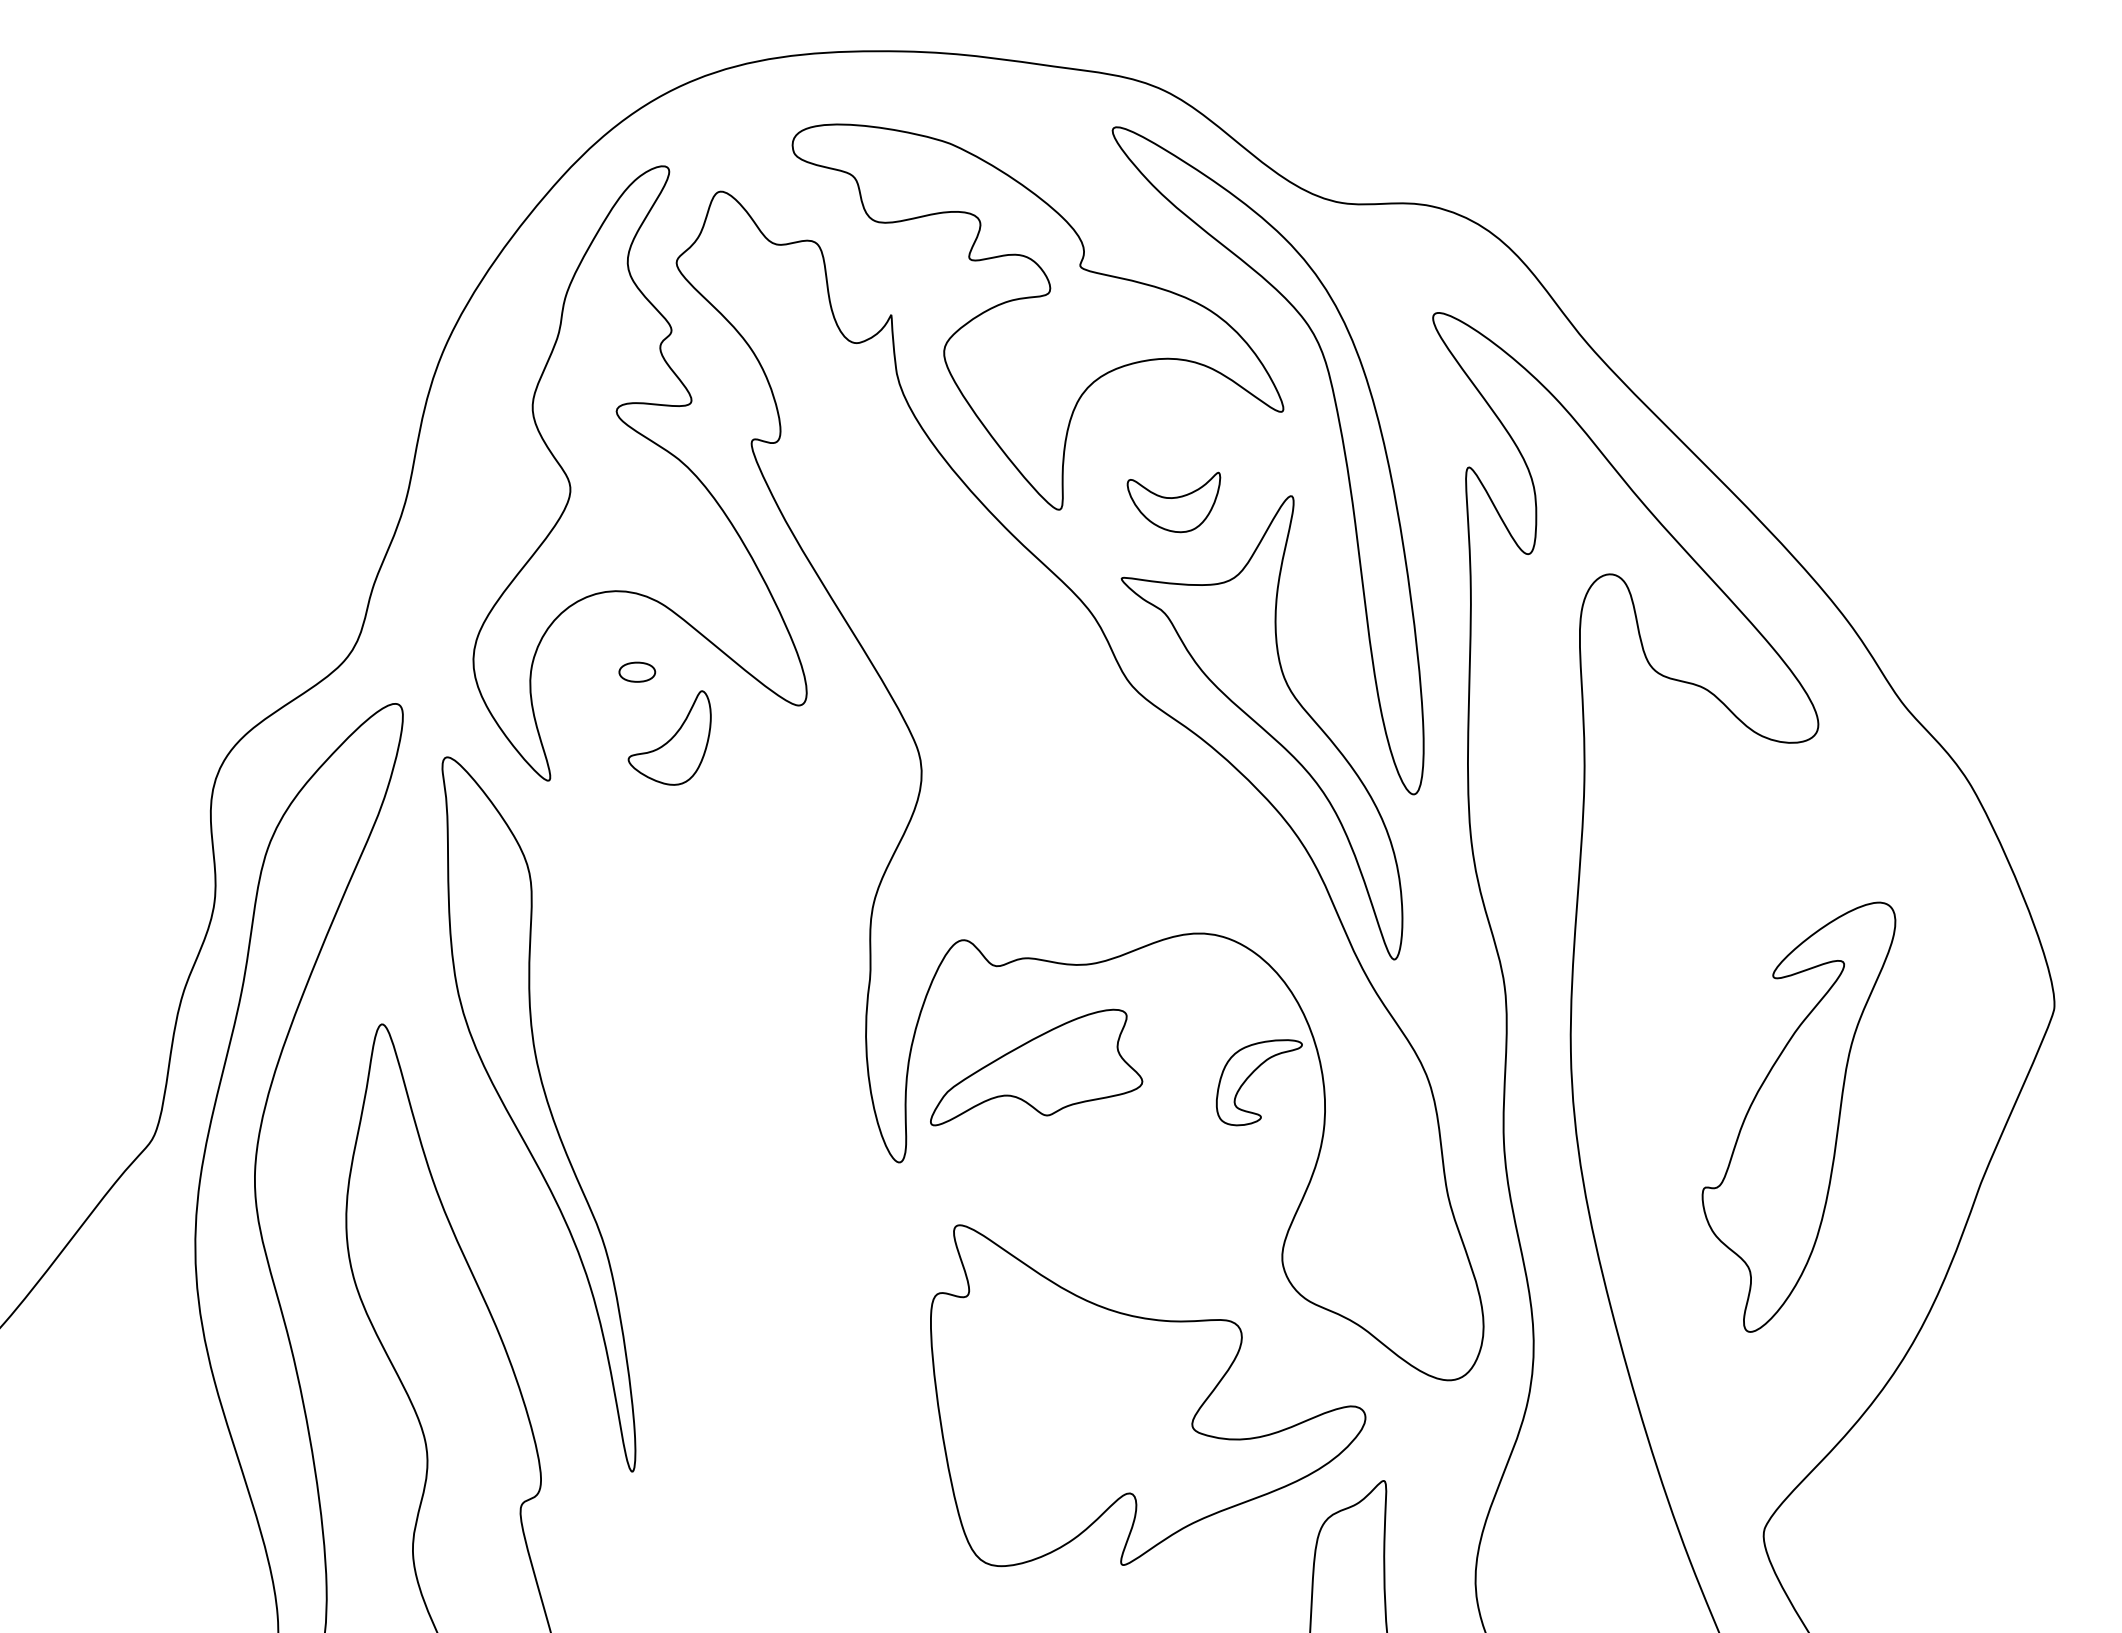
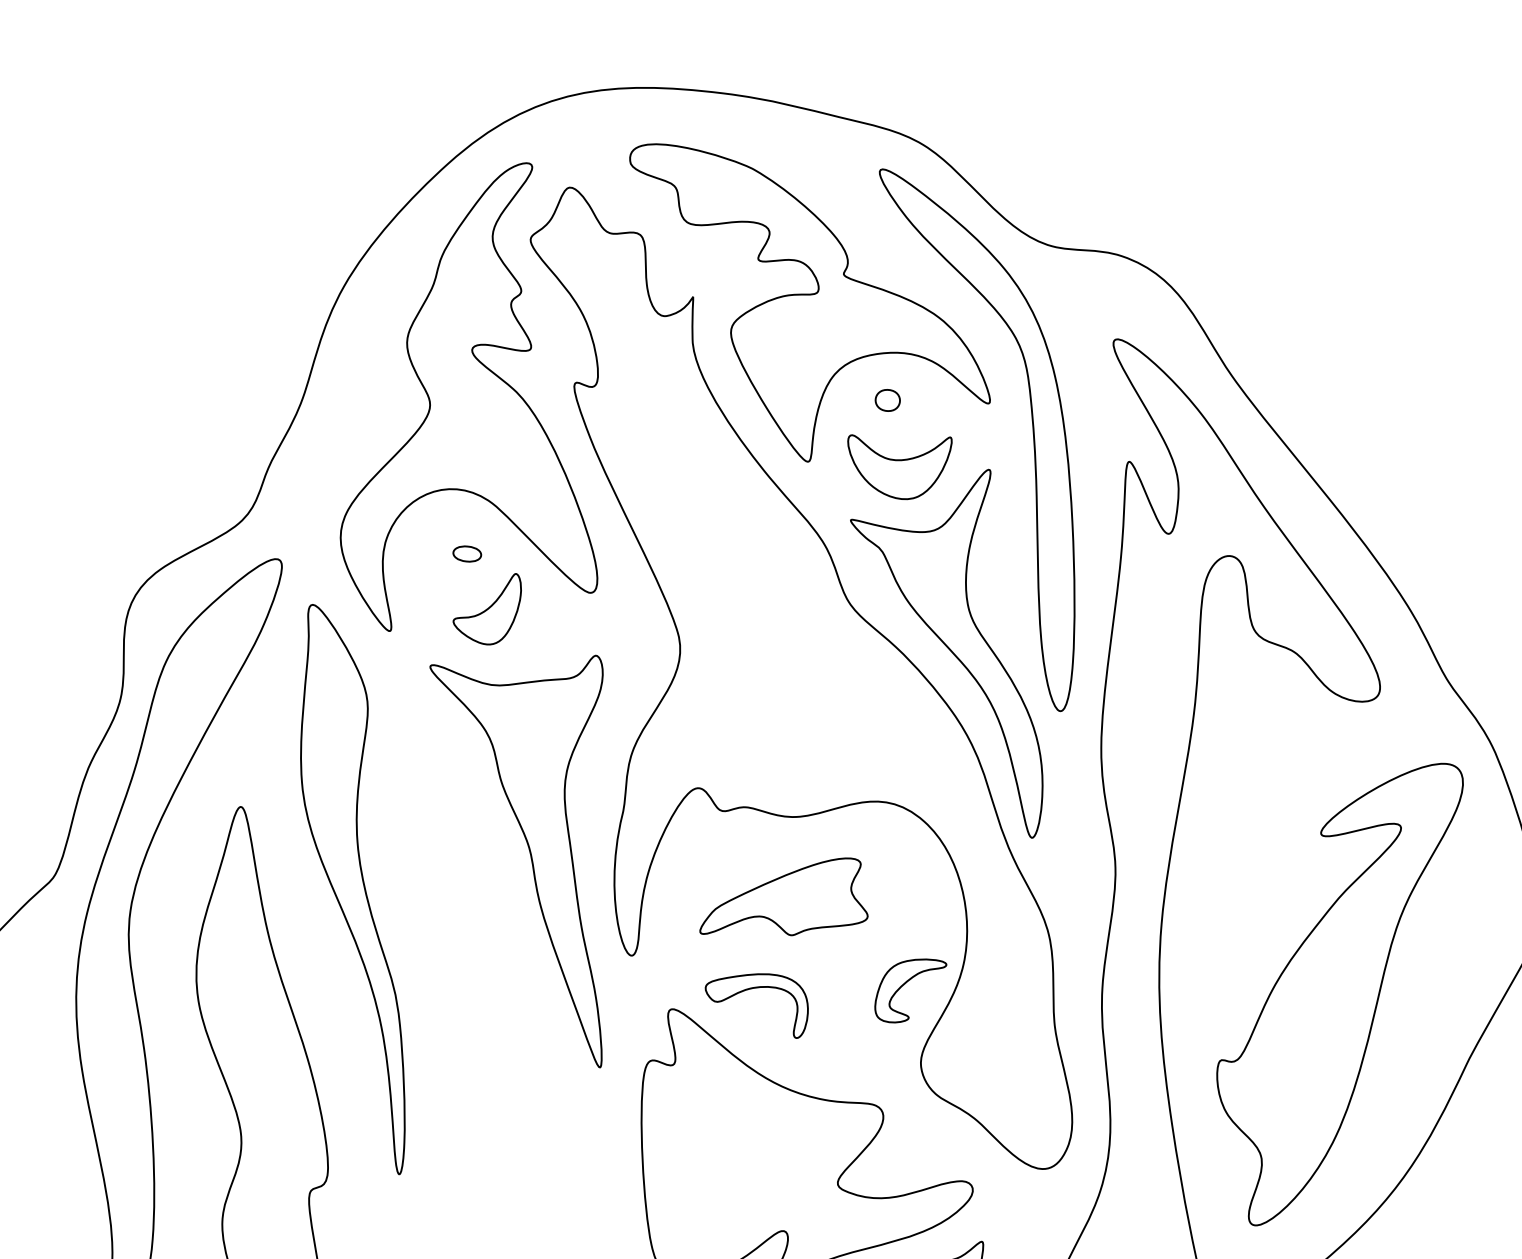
part: (1152, 420) -> (887, 399), added
part: (1173, 502) -> (897, 465), size x1.43
part: (754, 1040) -> (528, 849), added
part: (1036, 1067) -> (786, 897), moved
part: (1252, 1074) -> (905, 984), moved
part: (1798, 1116) -> (1333, 992), size x1.43
part: (1060, 1188) -> (754, 988), added

